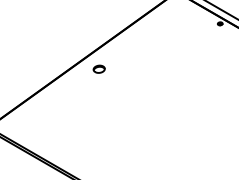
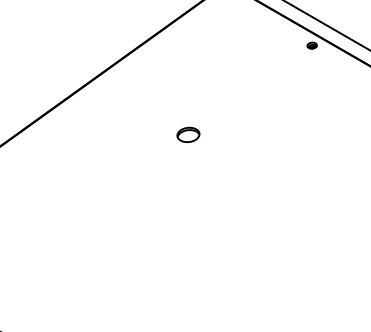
part: (98, 68) -> (186, 133), moved

